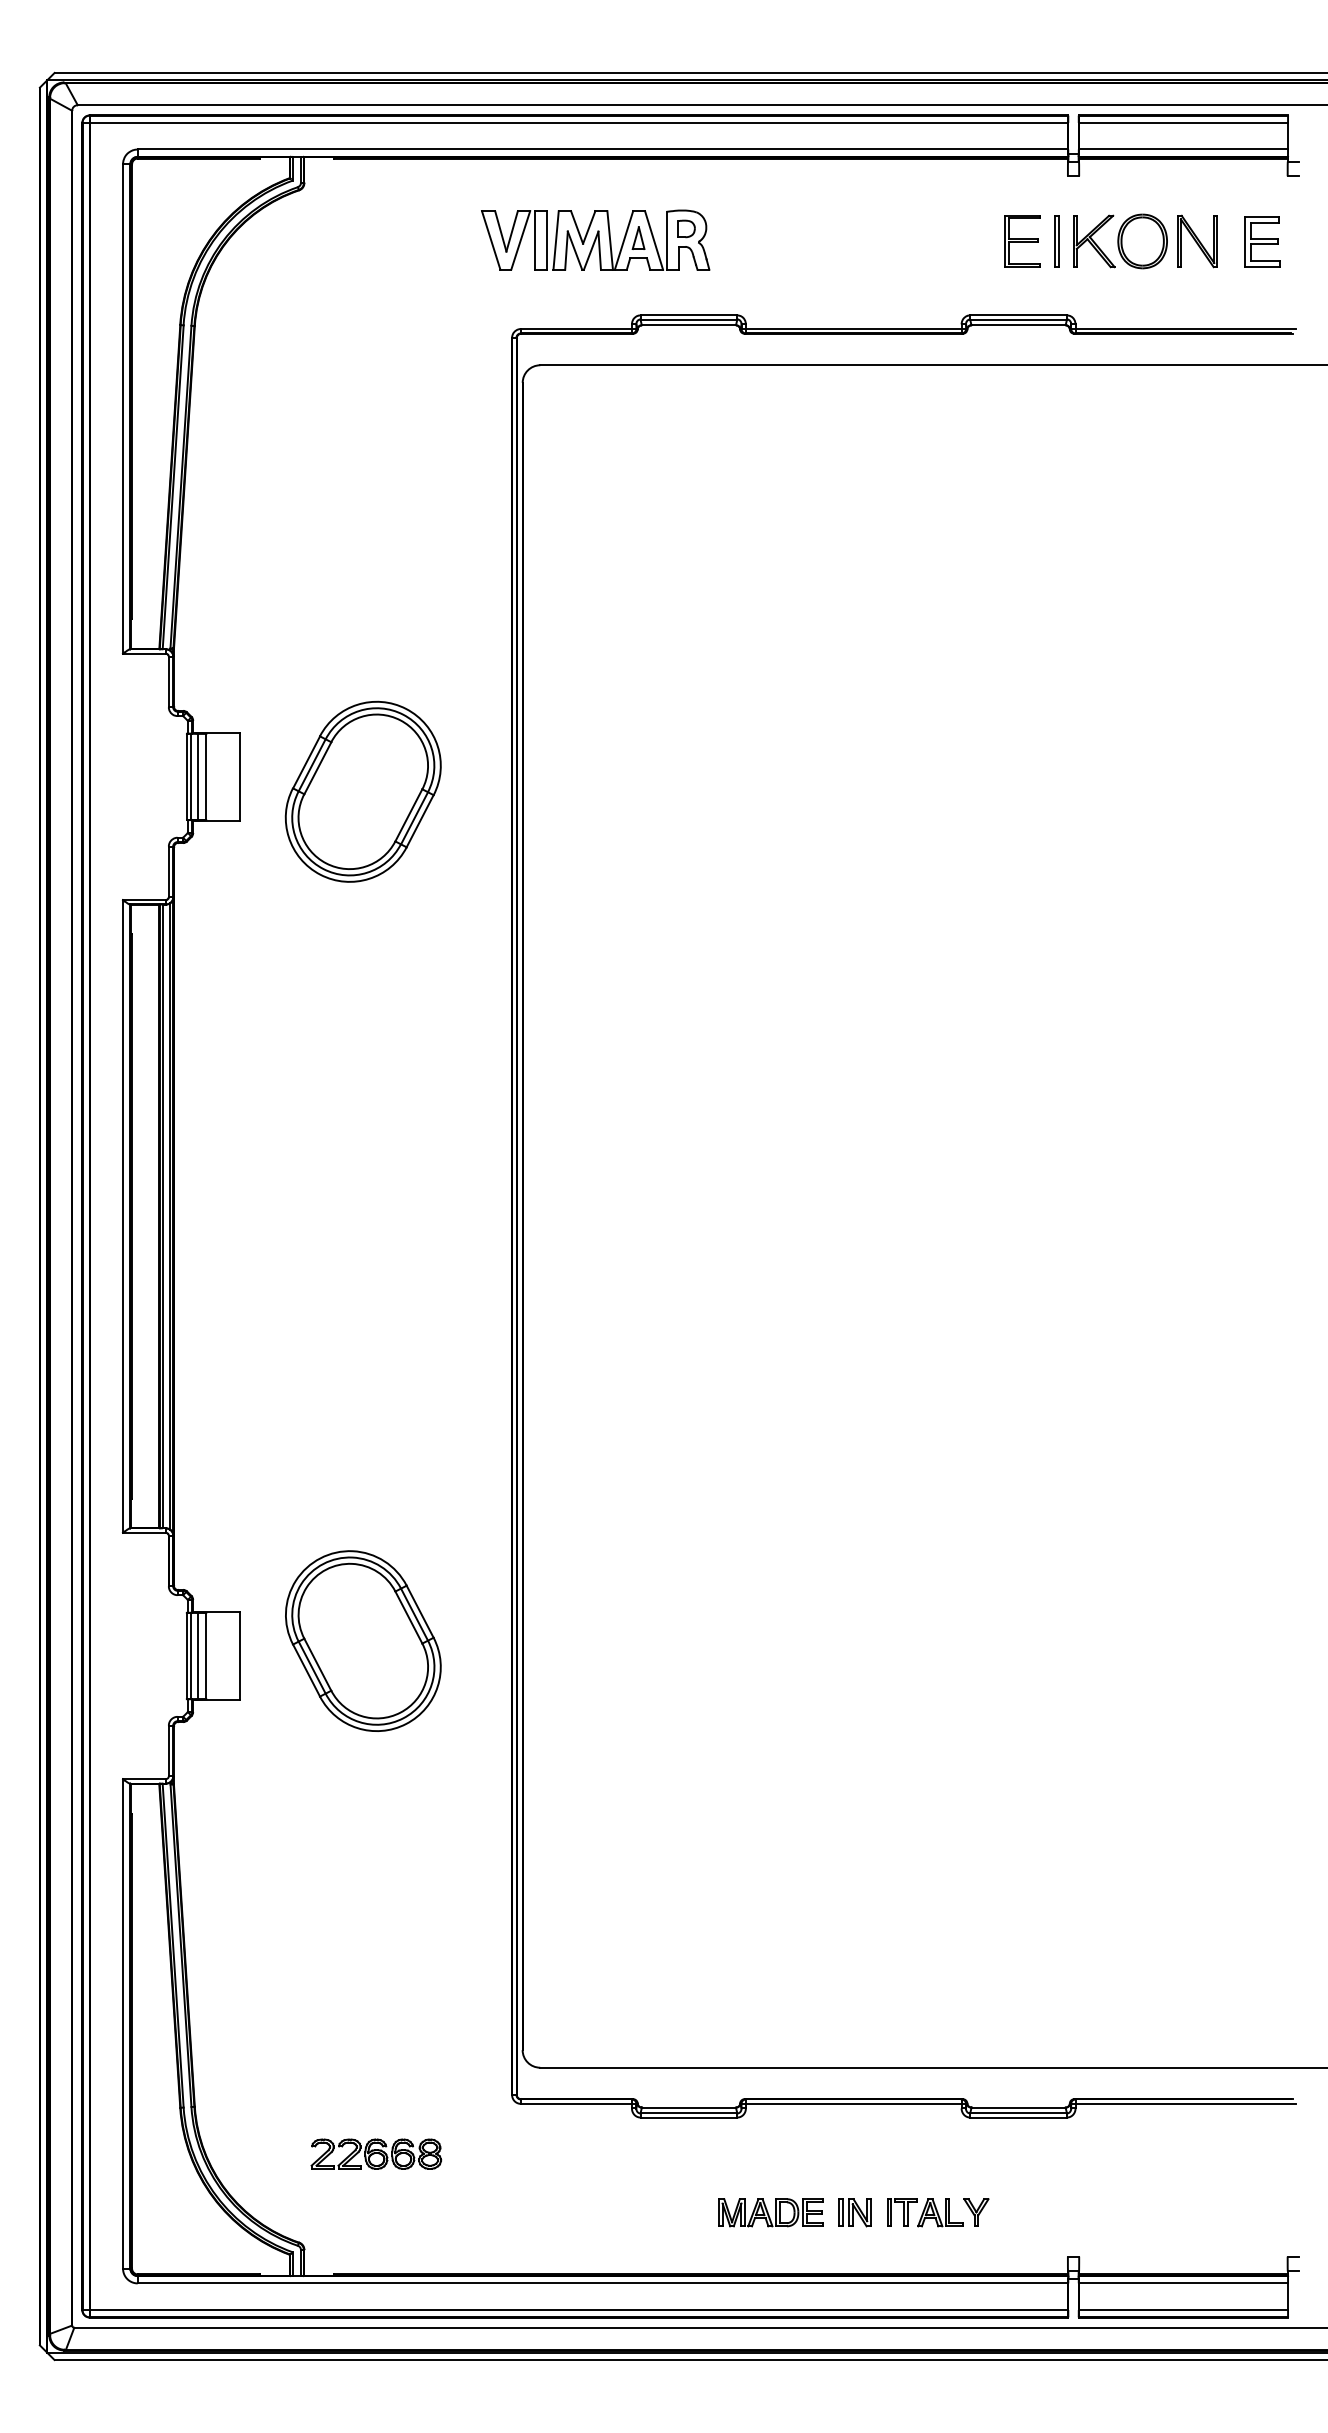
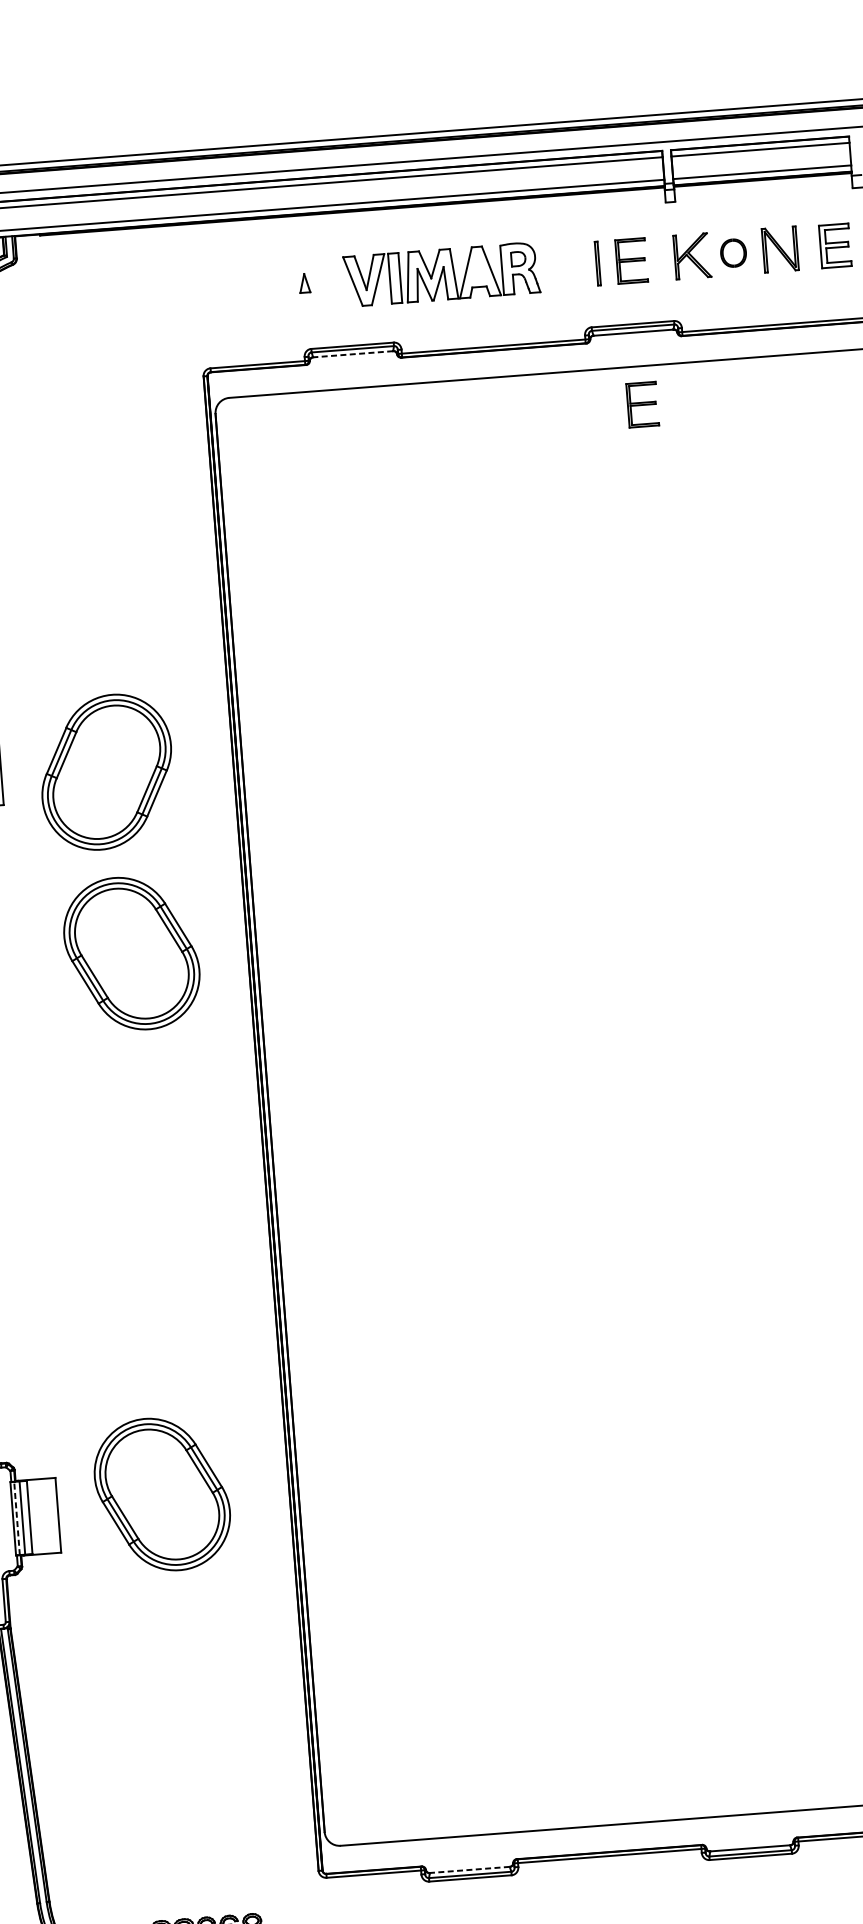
part: (595, 239) -> (441, 273), moved
part: (1056, 241) -> (597, 263), moved
part: (1142, 241) -> (733, 253), size x0.6
line: (688, 325) -> (352, 354), solid -> dashed
part: (1022, 410) -> (642, 404), added
part: (376, 1005) -> (131, 953), added
line: (191, 1655) -> (17, 1518), solid -> dashed
line: (688, 2107) -> (469, 1869), solid -> dashed

